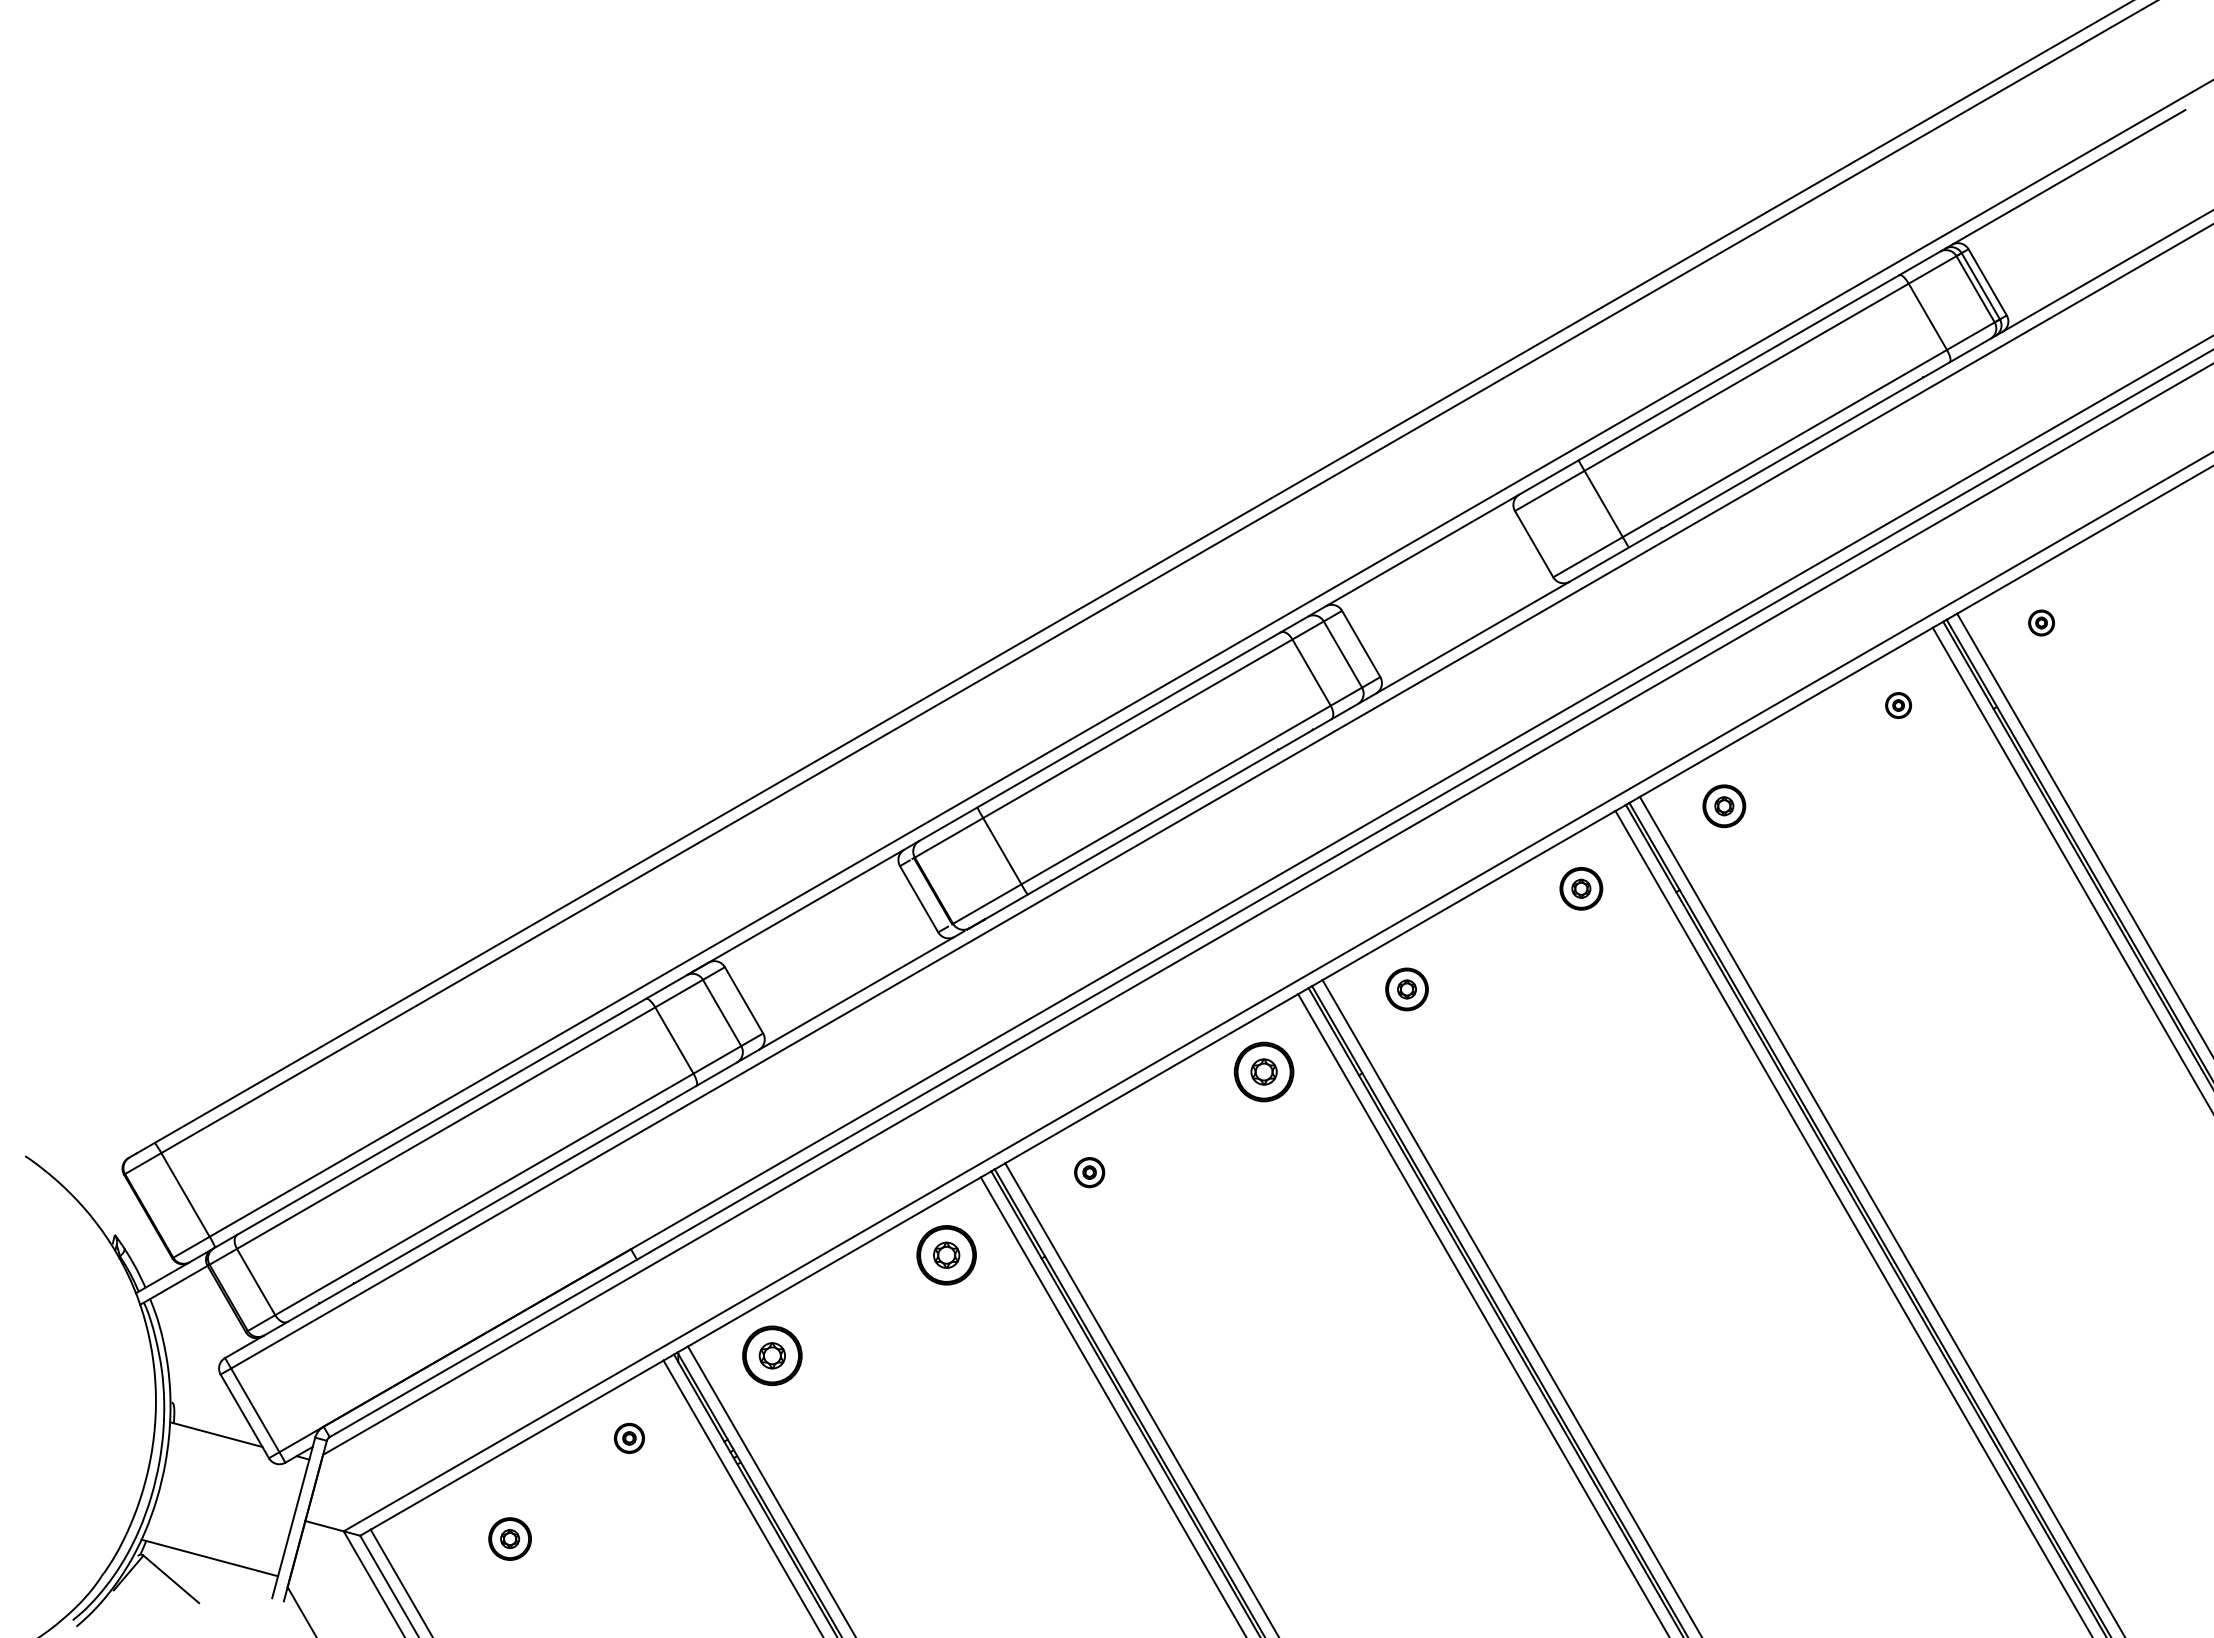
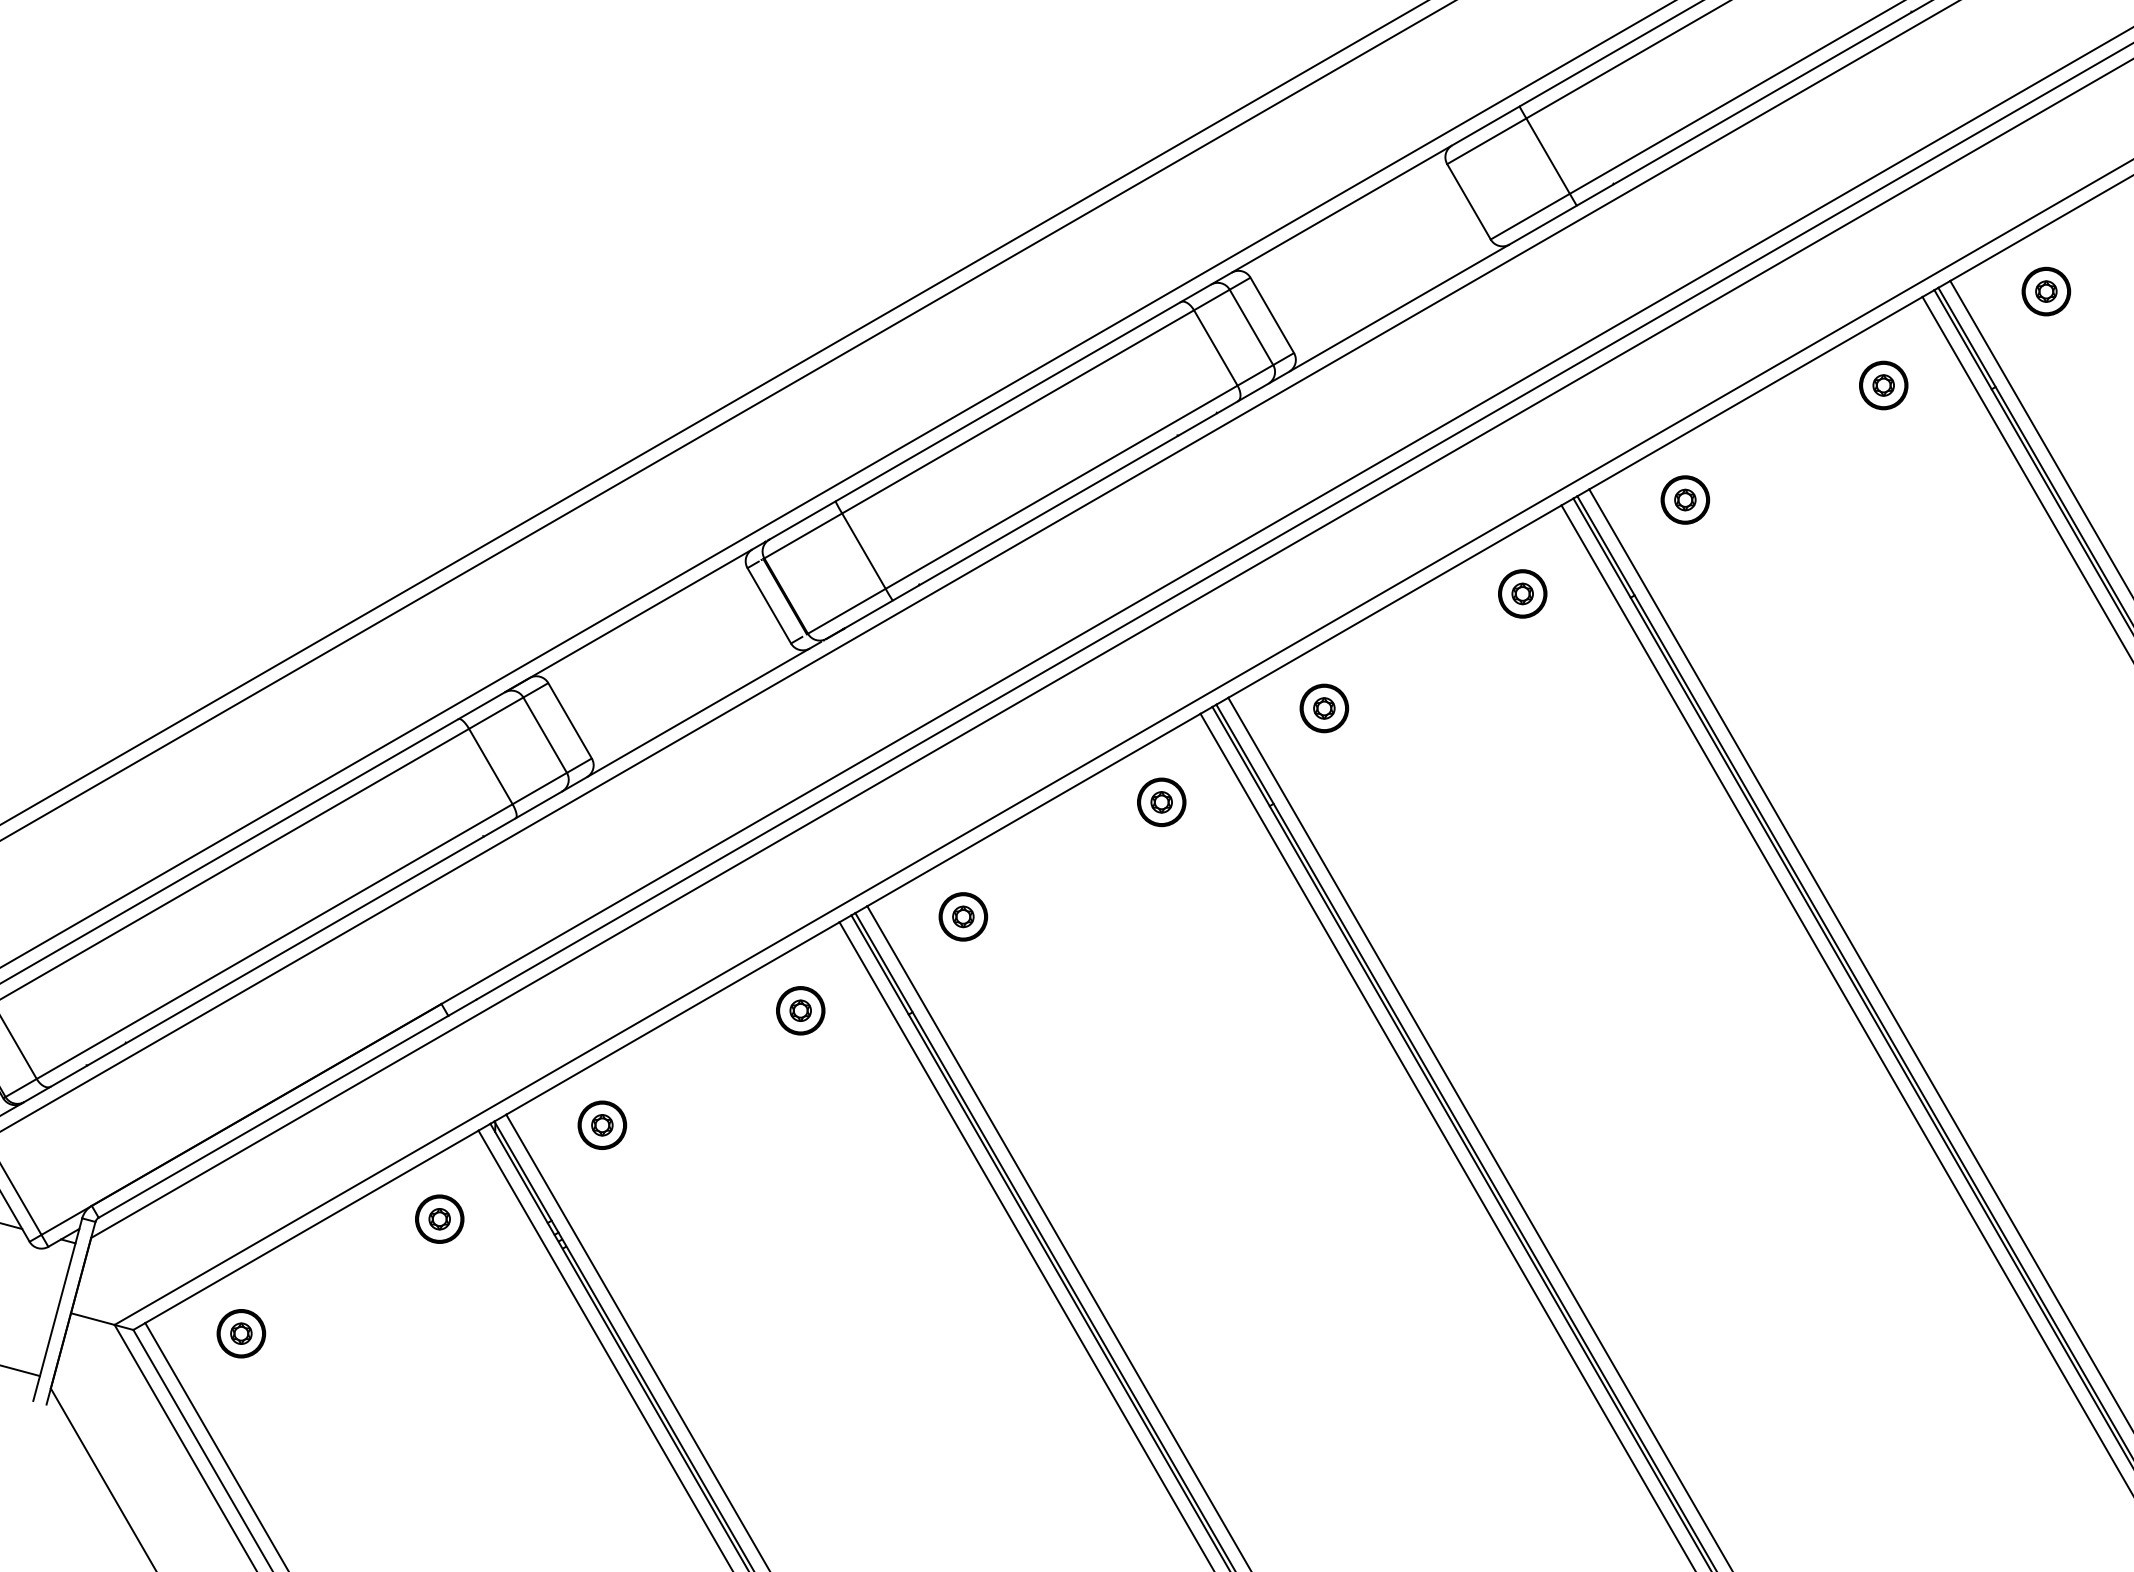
part: (2041, 622) -> (2046, 290), size x1.67
part: (1898, 705) -> (1883, 385), size x1.67
part: (1263, 1071) -> (1161, 801), size x0.71
part: (1089, 1172) -> (963, 916), size x1.43
part: (946, 1254) -> (800, 1009), size x0.71
part: (772, 1355) -> (602, 1124), size x0.71
part: (629, 1438) -> (439, 1219), size x1.43
part: (509, 1538) -> (240, 1333), moved

